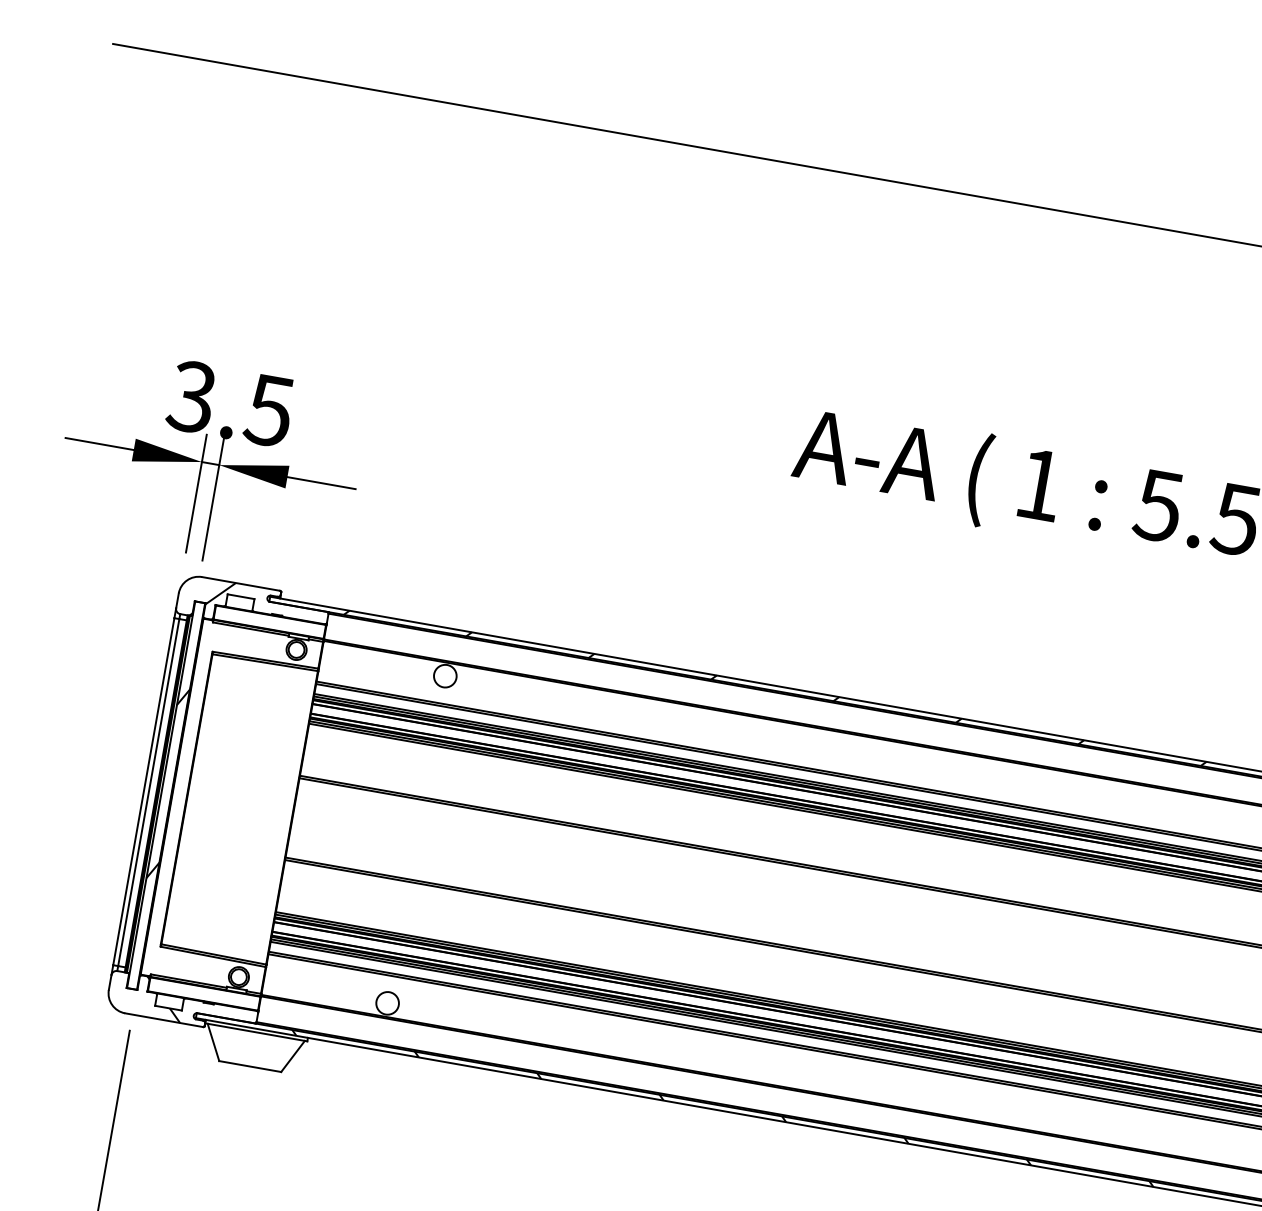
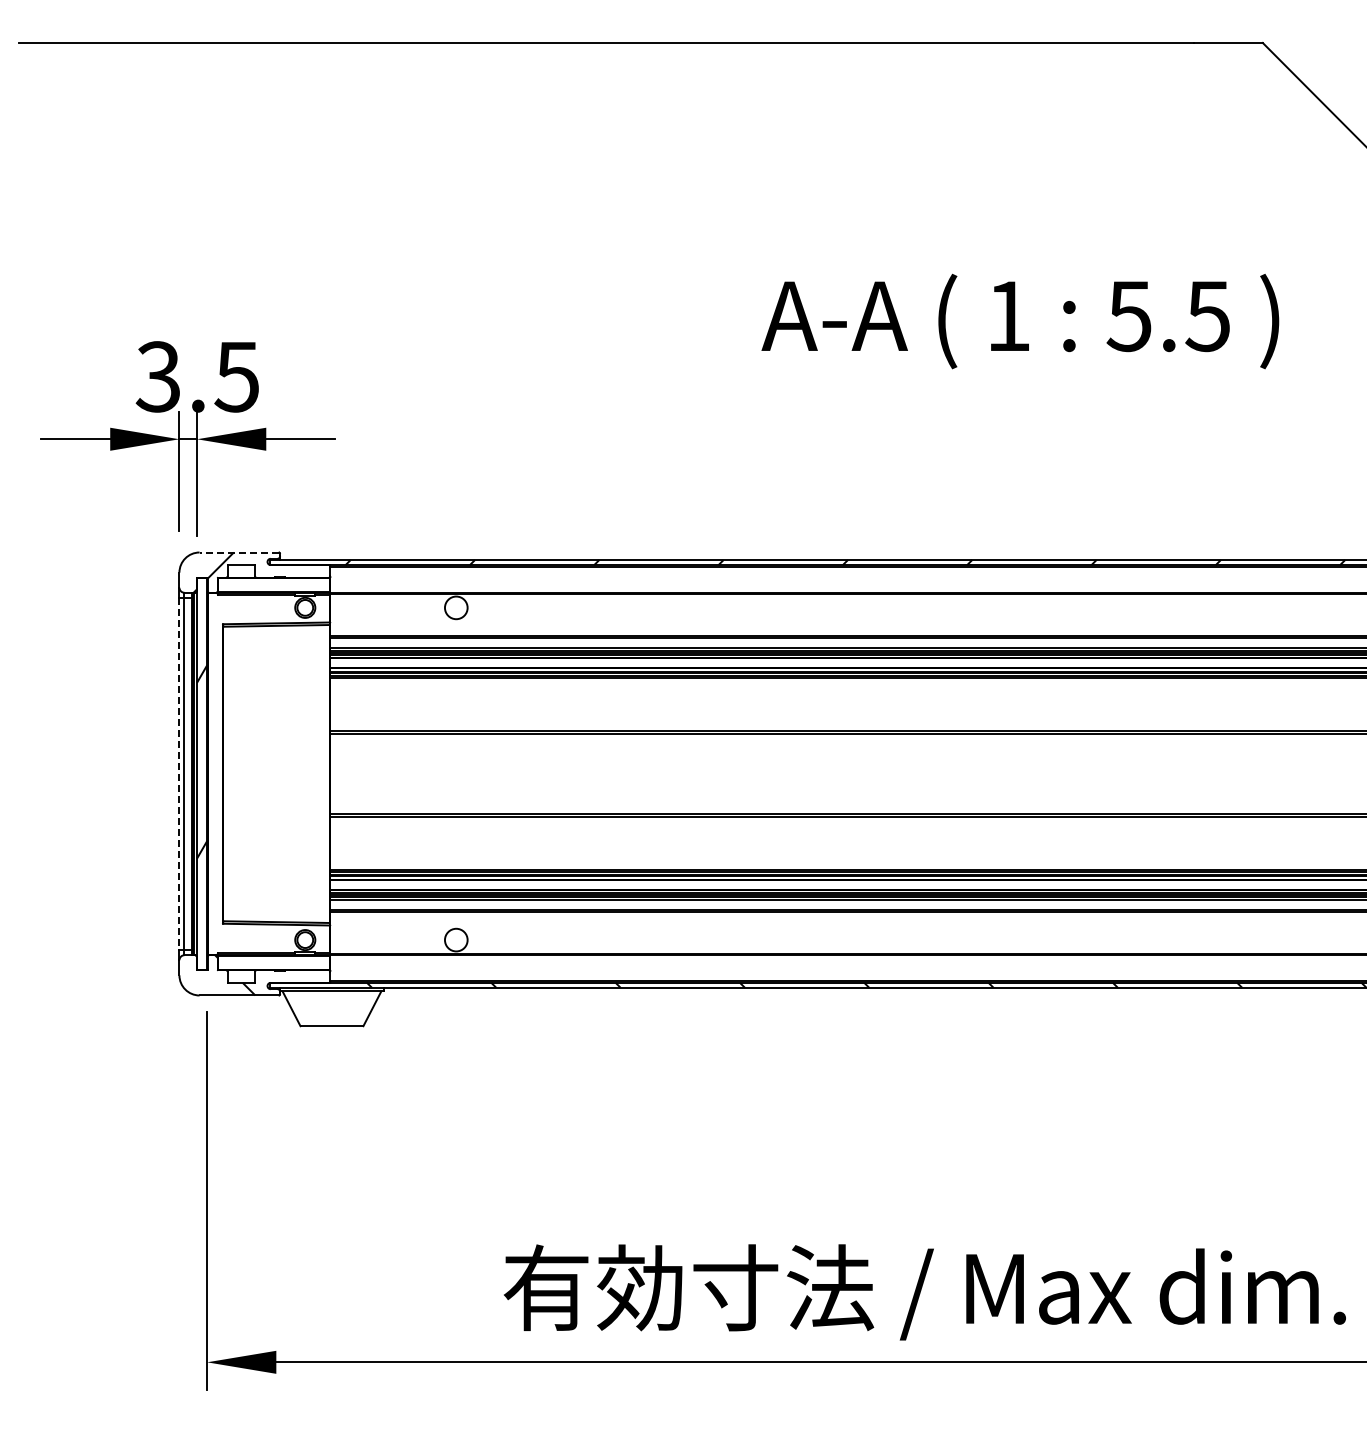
line: (241, 583) -> (239, 552), solid -> dashed
line: (143, 792) -> (179, 774), solid -> dashed

